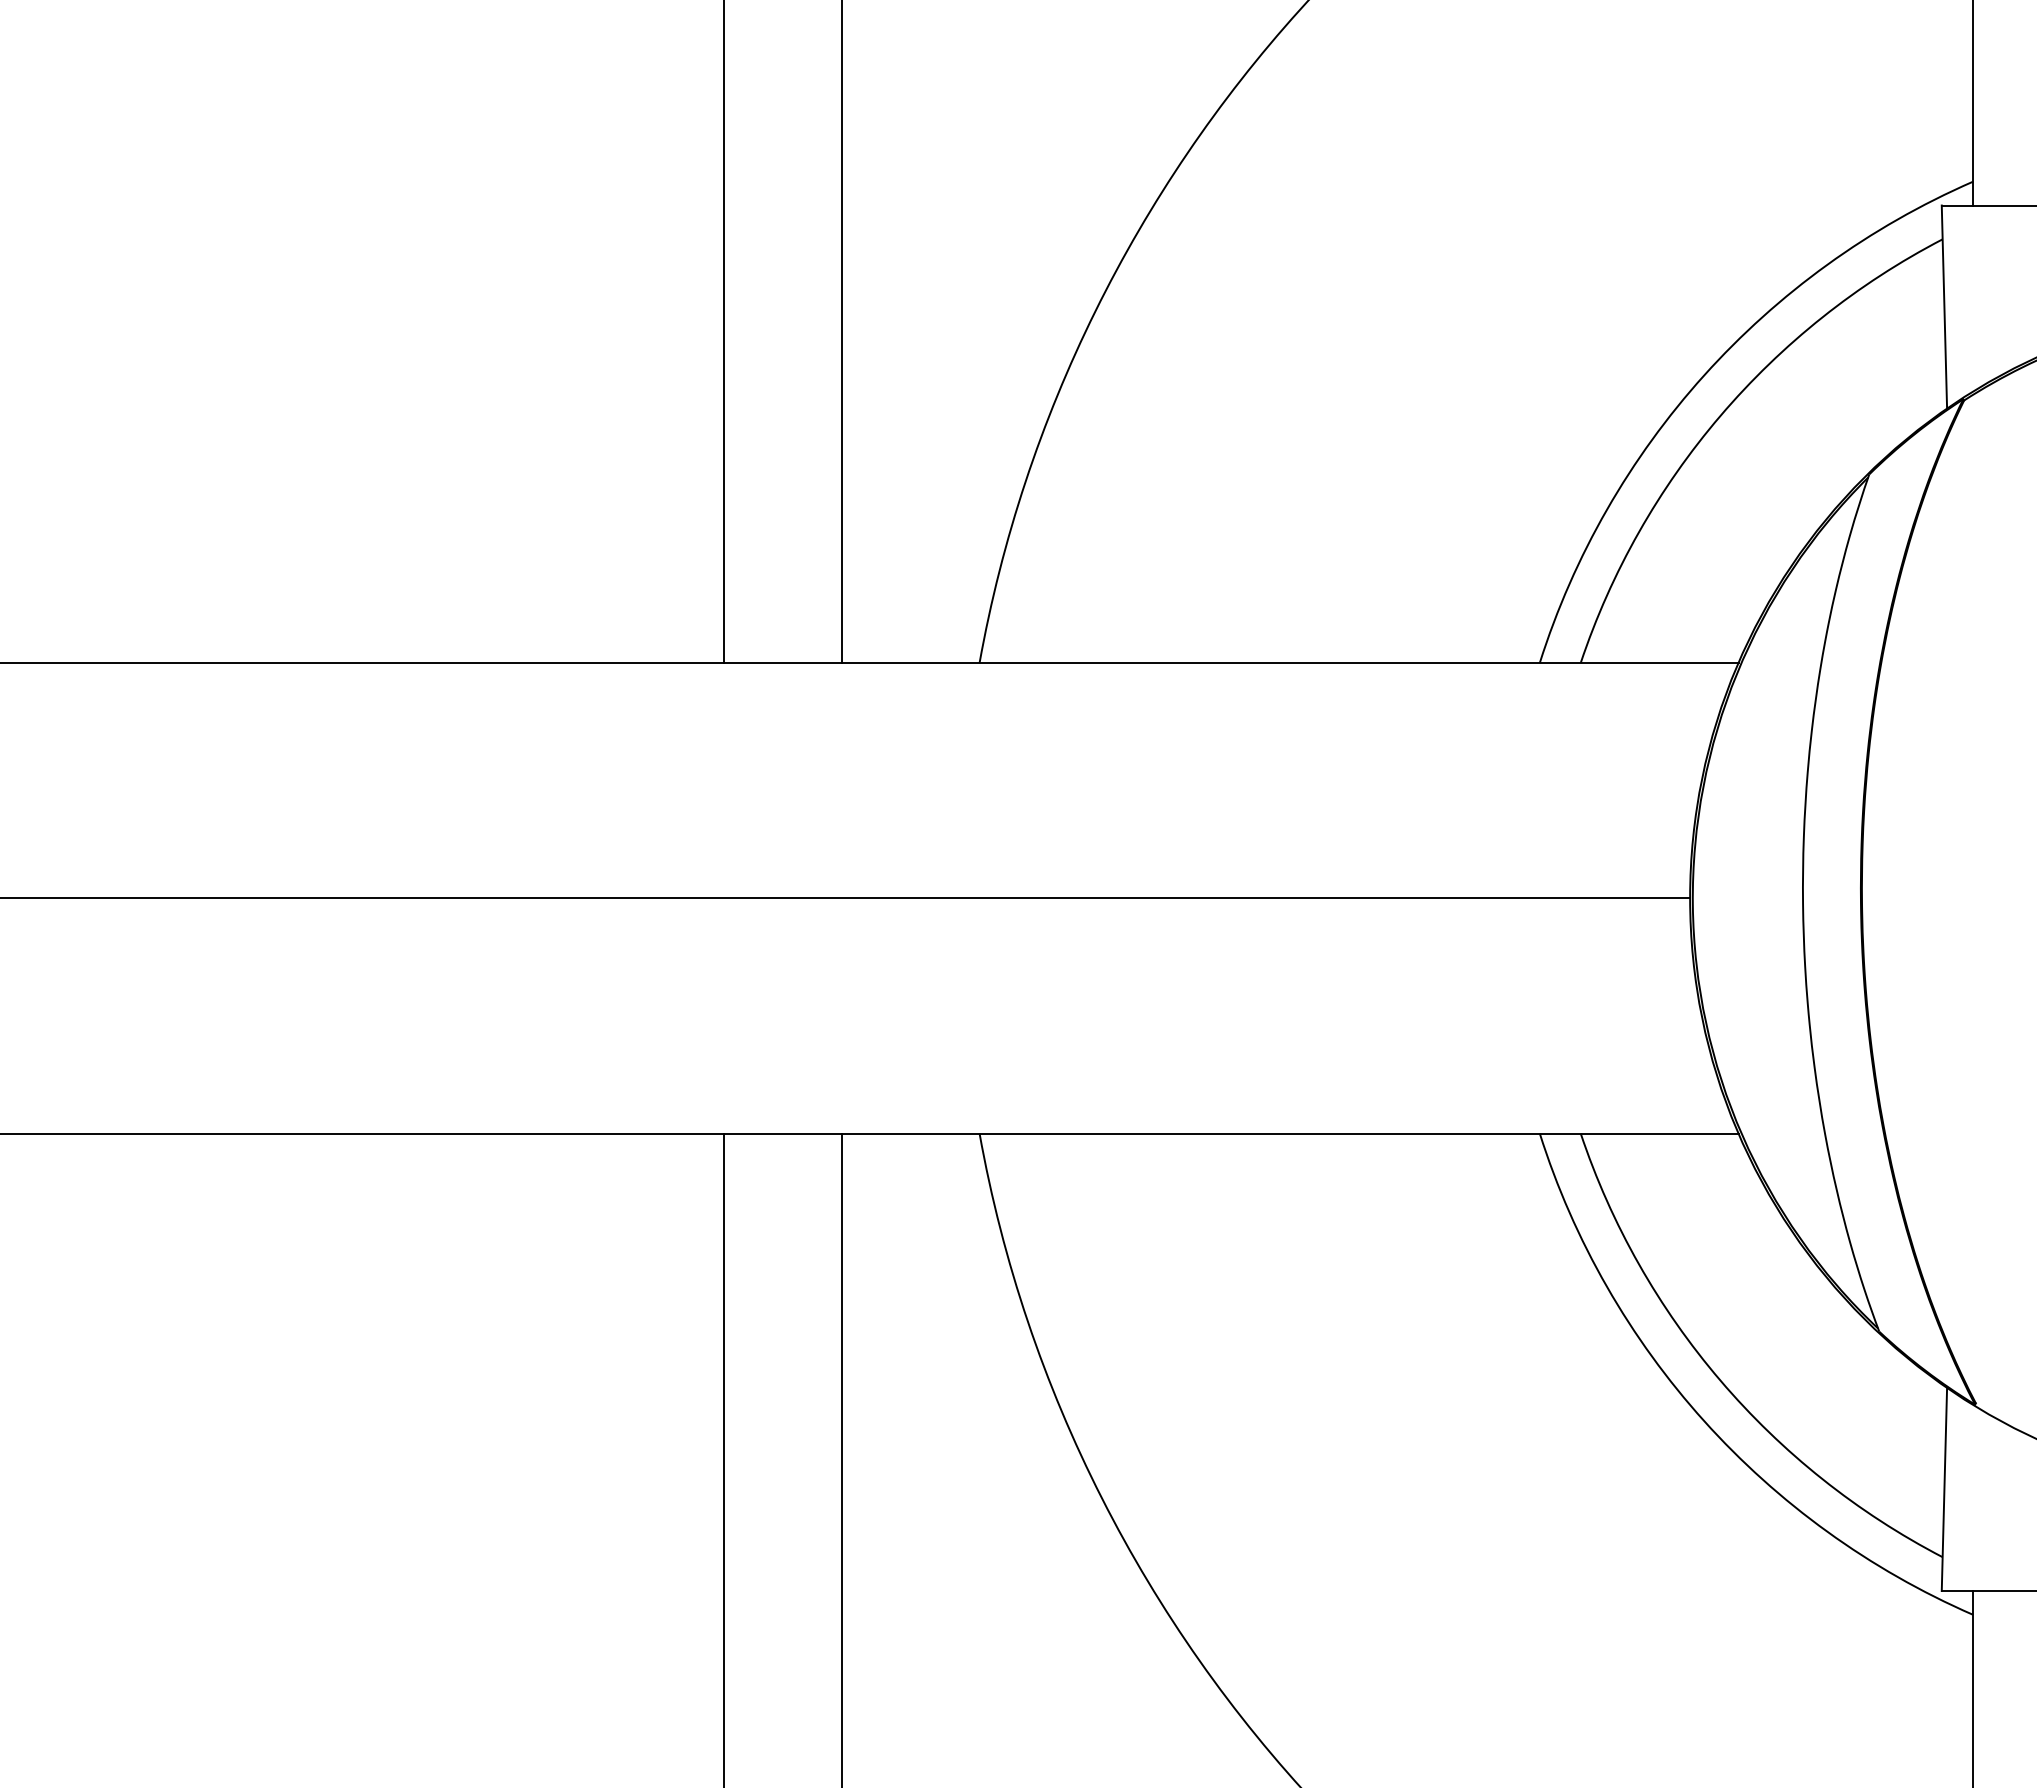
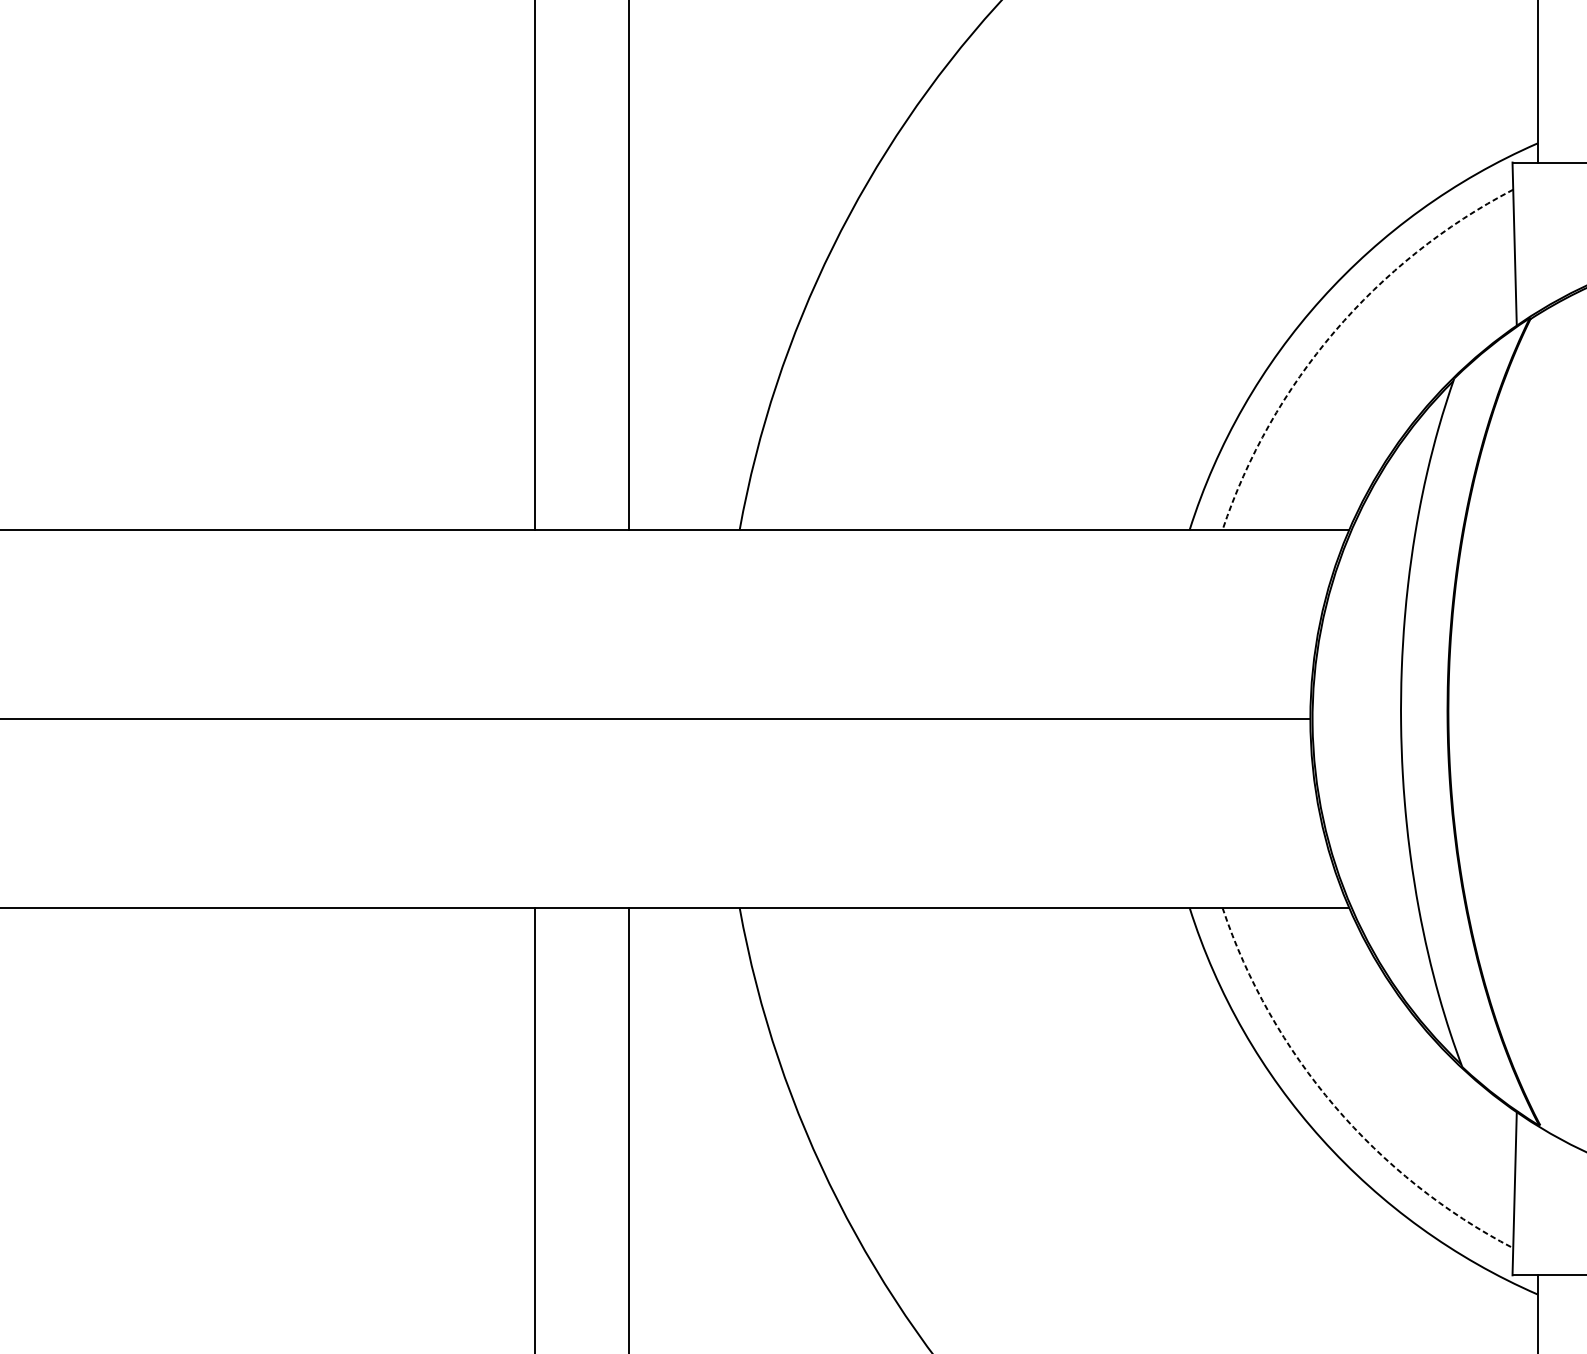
arc: (1720, 415) -> (1334, 331), solid -> dashed
arc: (1720, 1380) -> (1334, 1106), solid -> dashed

